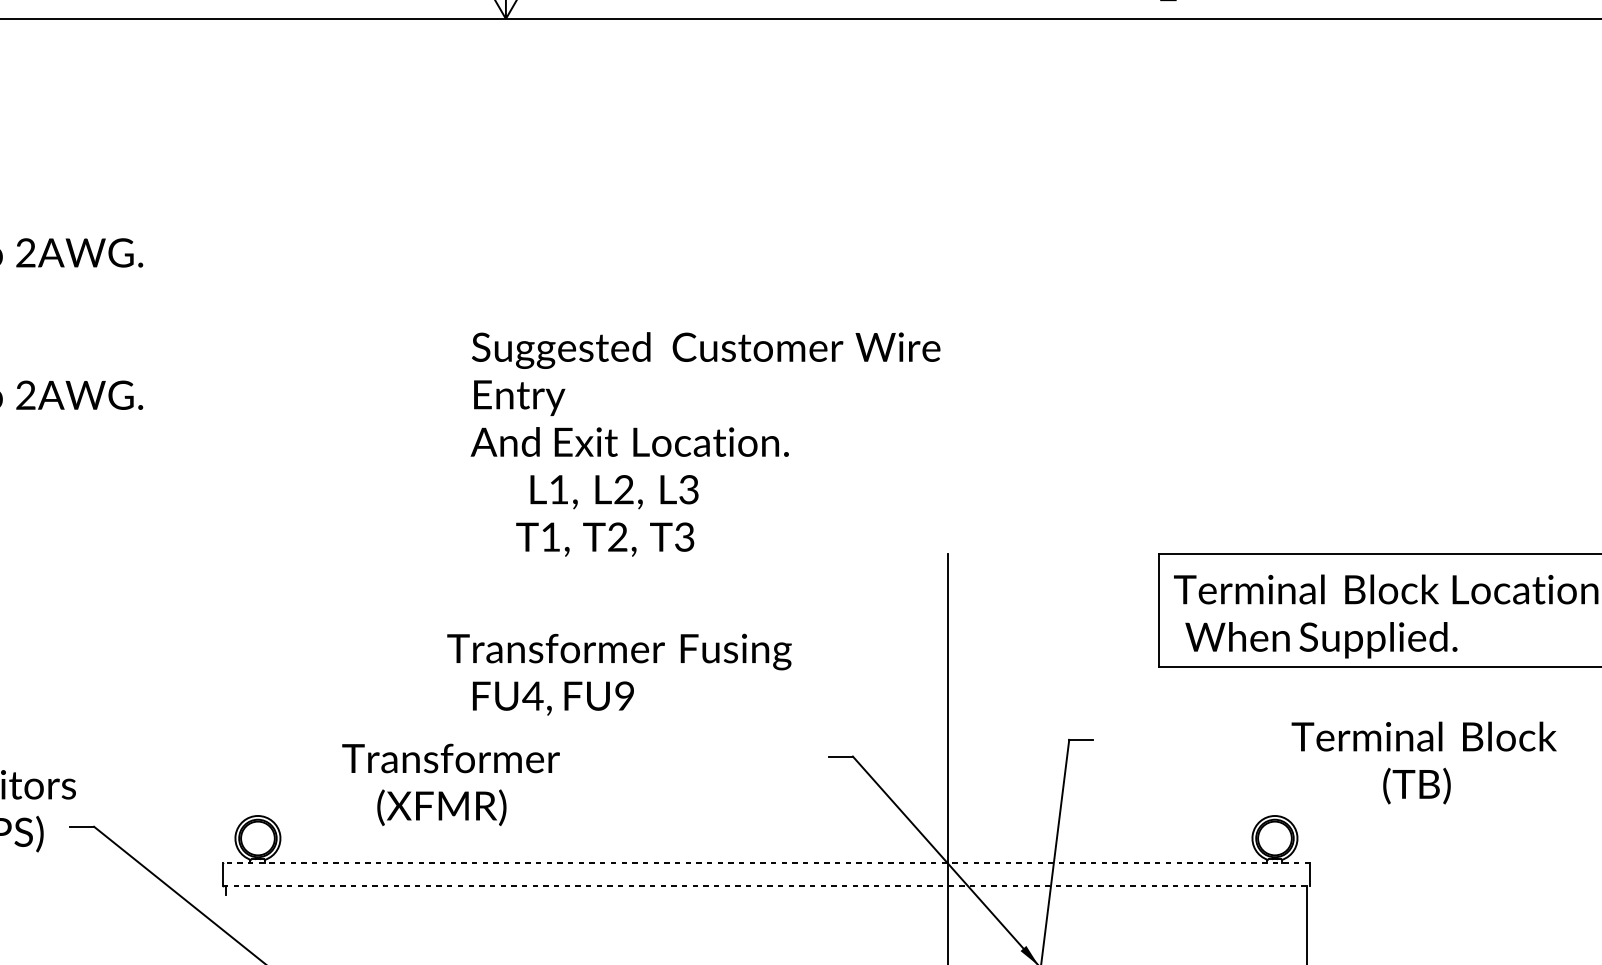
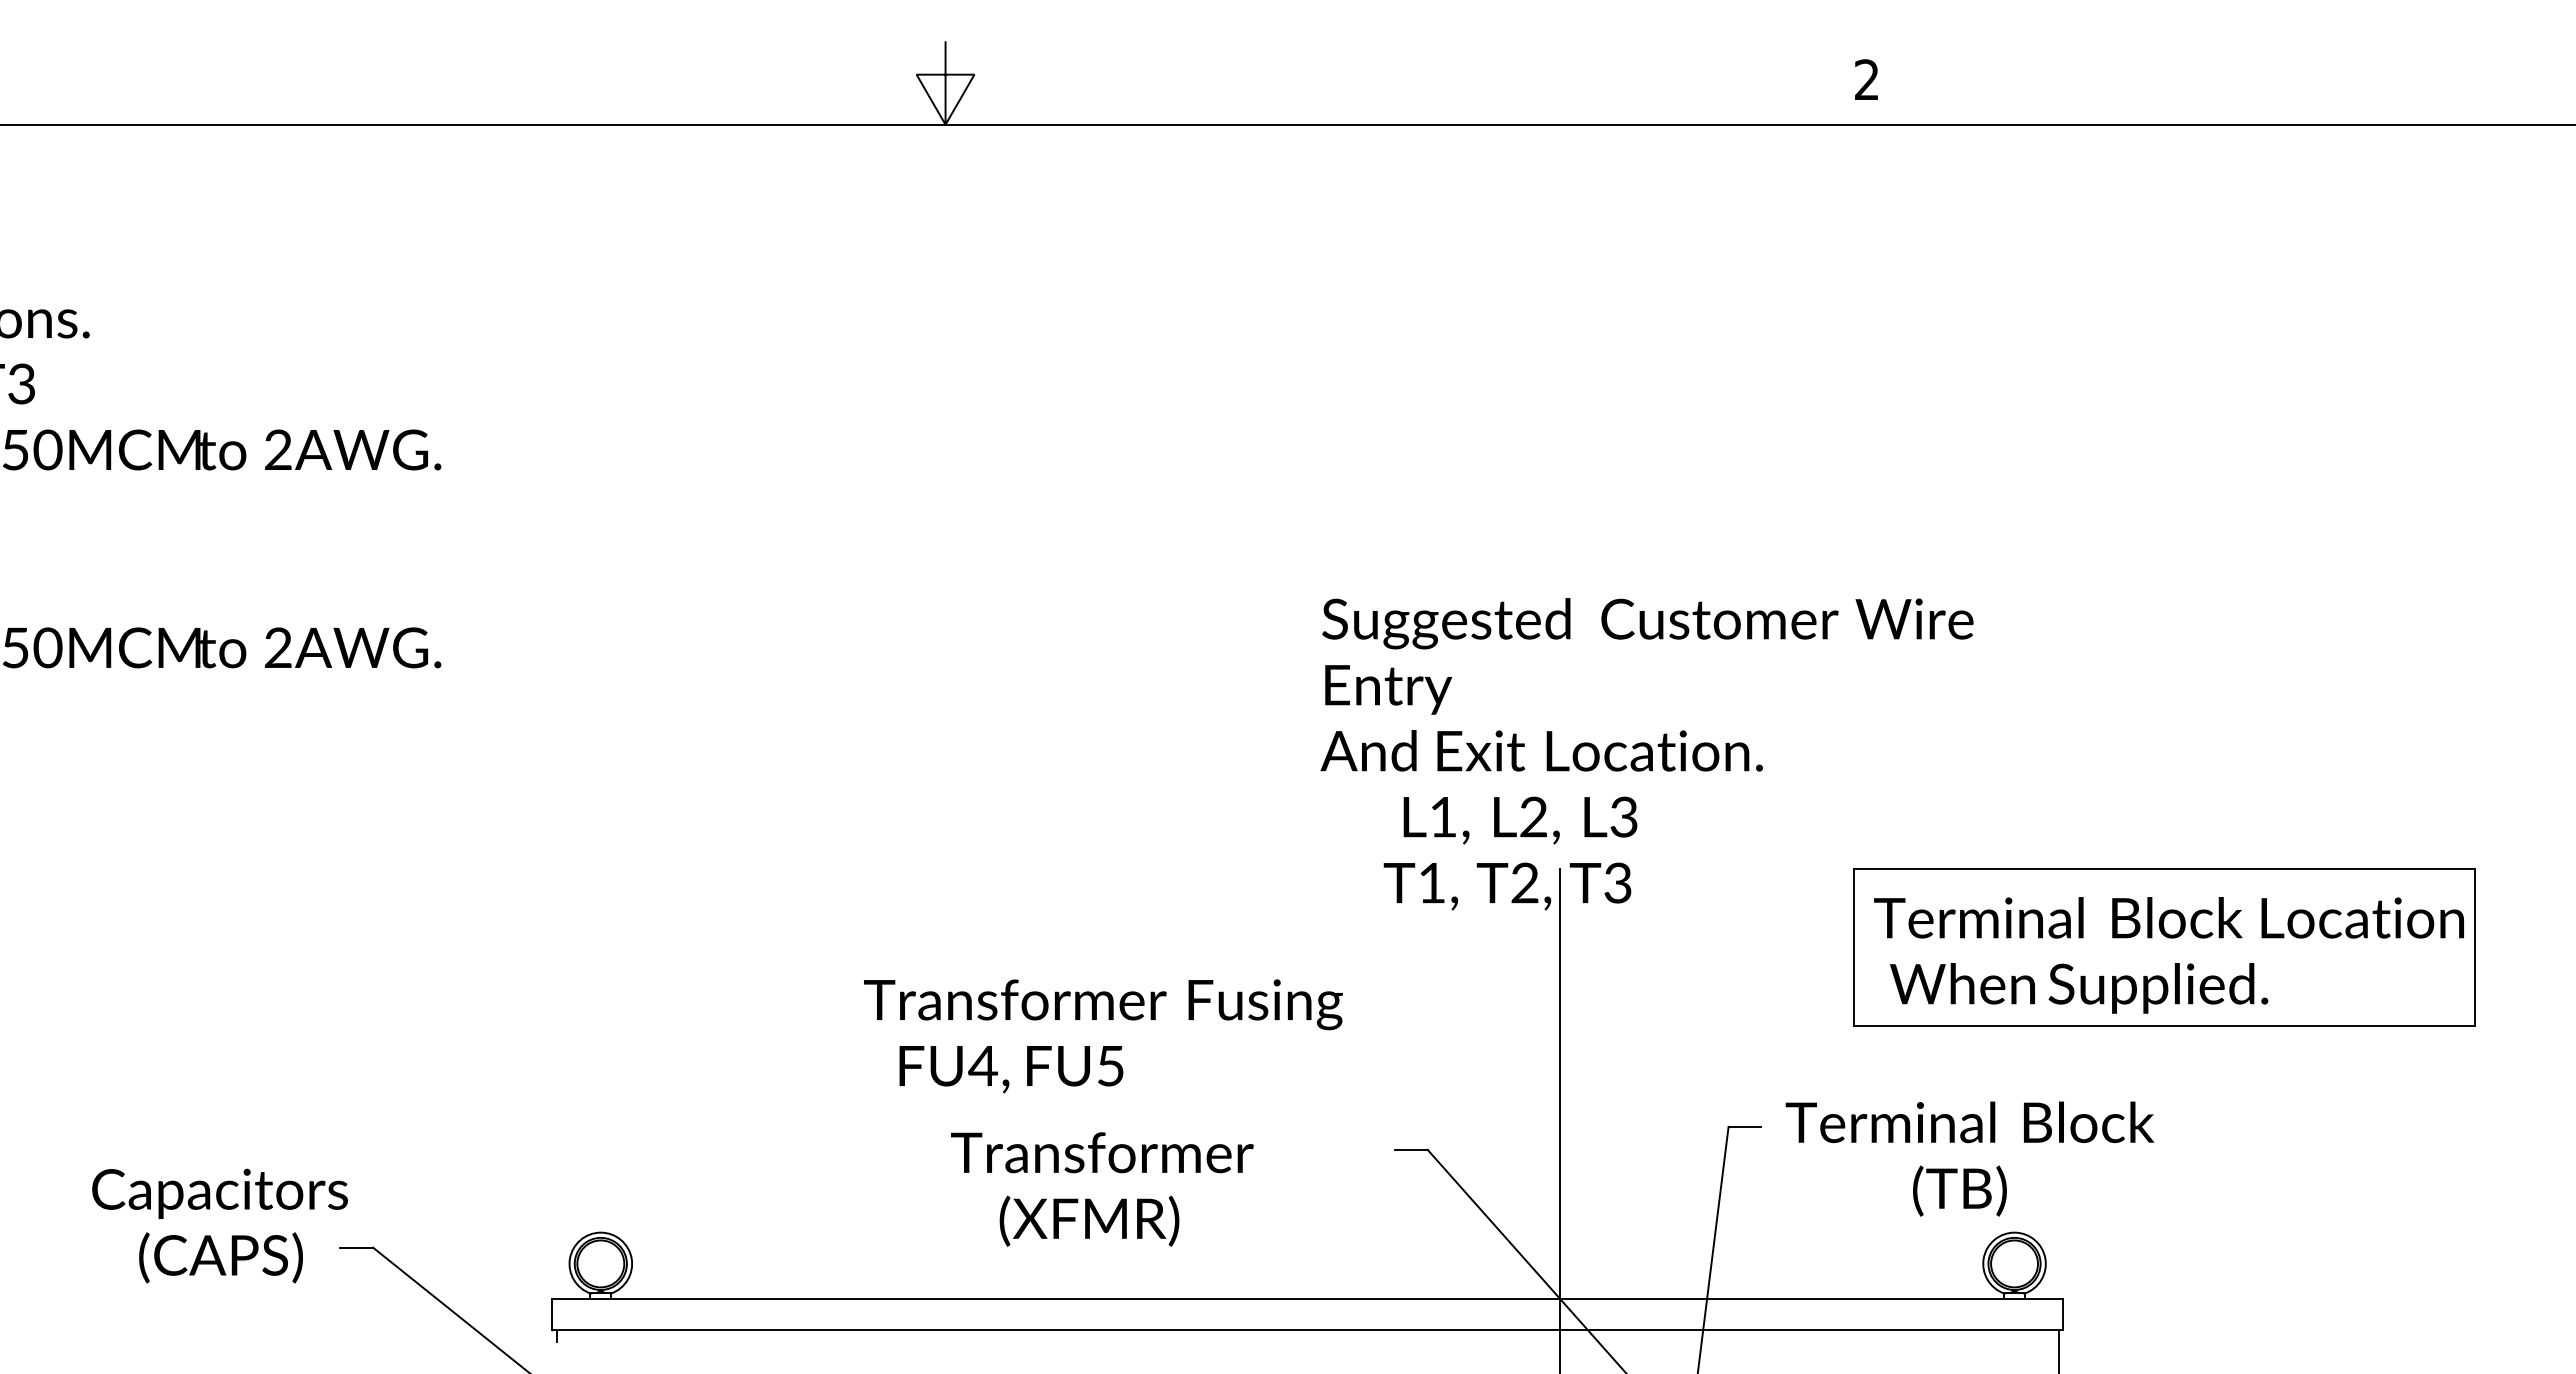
text: (705, 444) -> (1646, 754), moved
text: (624, 695) -> (1110, 1065), FU9 -> FU5
text: (1423, 762) -> (1969, 1158), moved
text: (451, 784) -> (1102, 1189), moved
line: (766, 863) -> (1307, 1298), dashed -> solid
line: (767, 885) -> (1308, 1329), dashed -> solid

